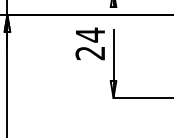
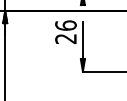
text: (89, 34) -> (65, 25), 24 -> 26

